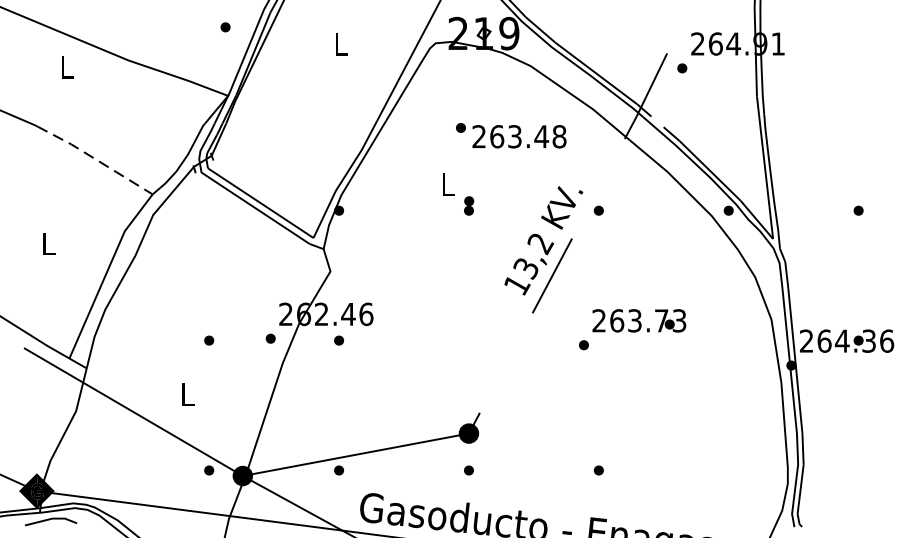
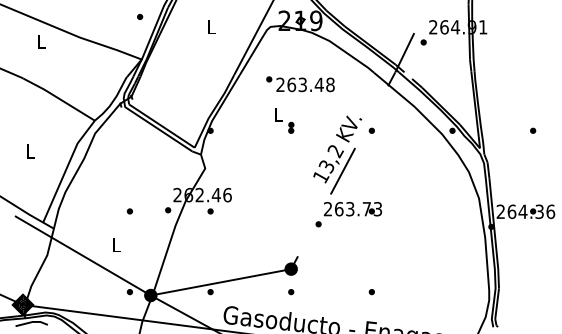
text: (511, 136) -> (300, 84), moved
line: (95, 158) -> (59, 98), dashed -> solid
text: (632, 329) -> (348, 214), moved

